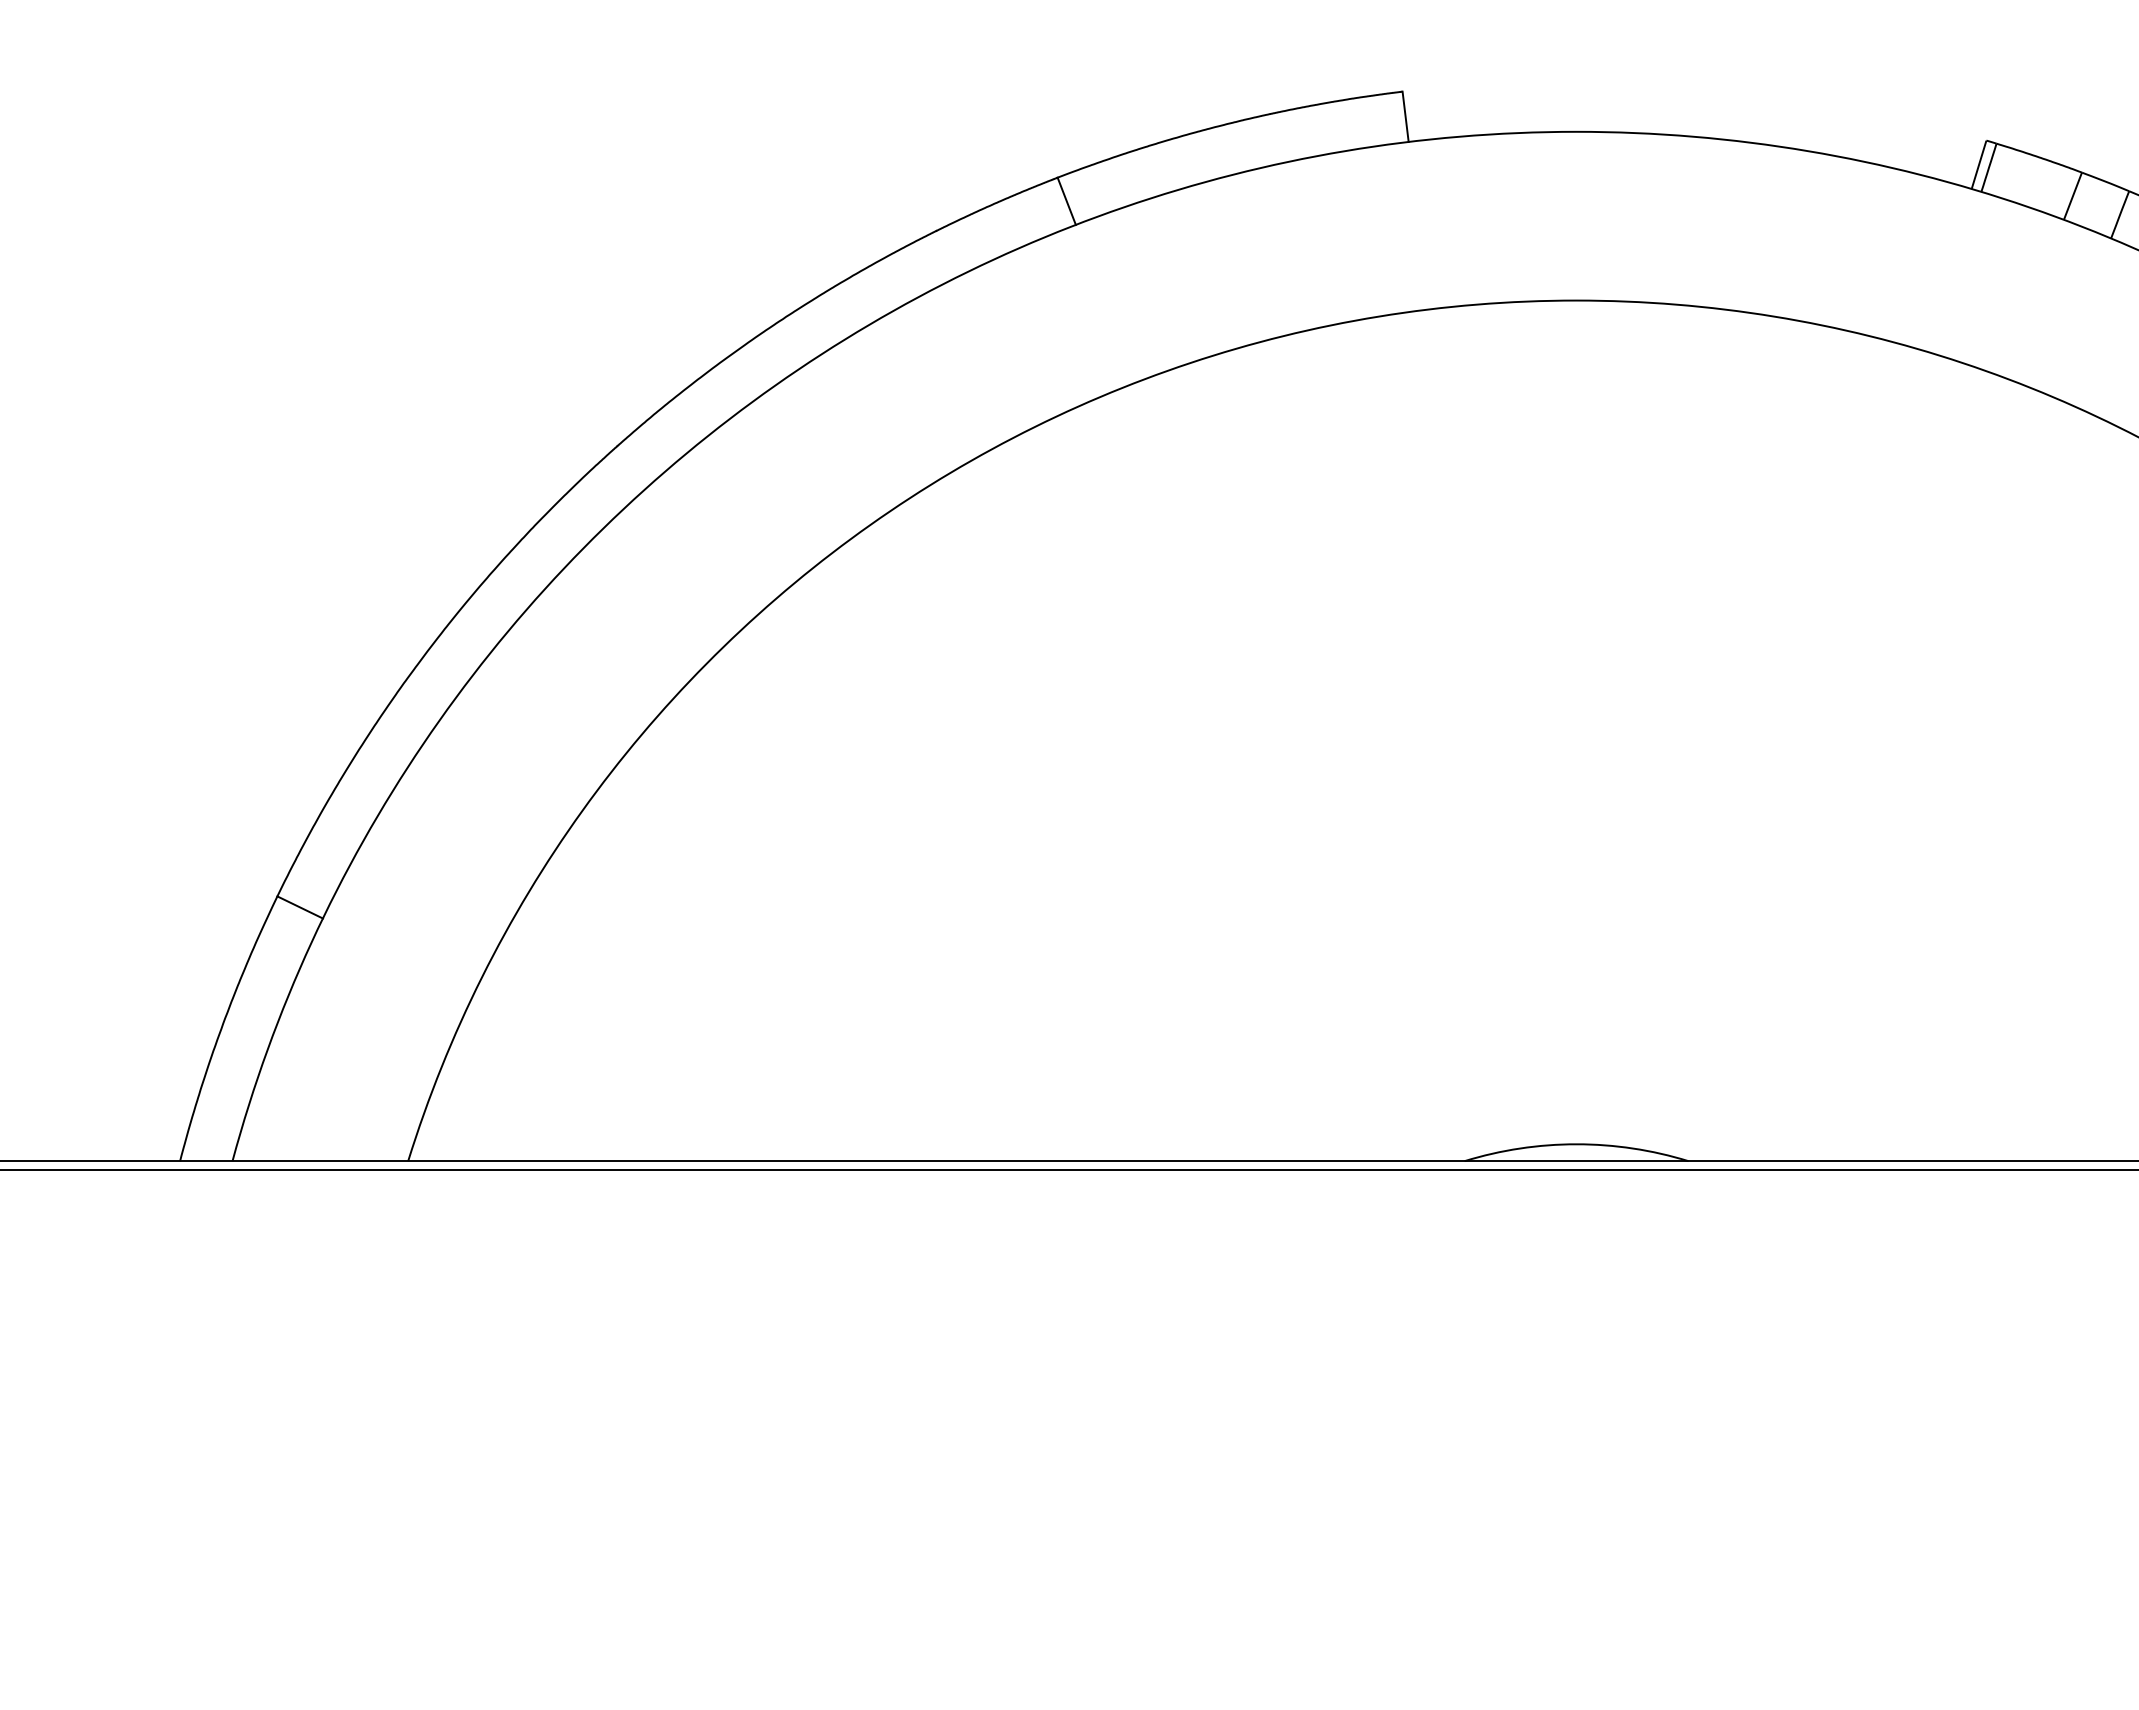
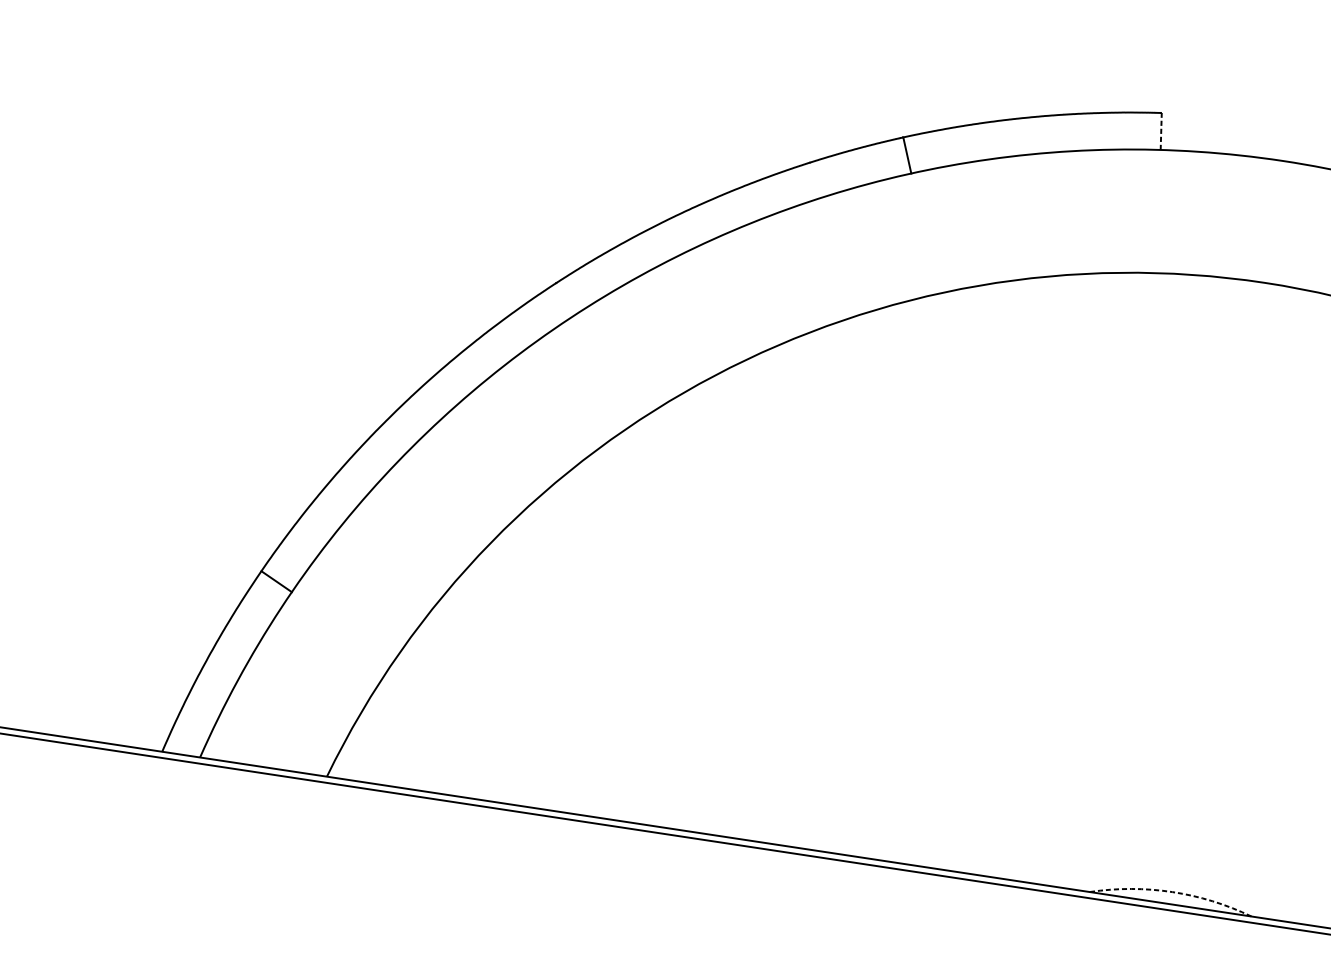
line: (1405, 116) -> (1161, 131), solid -> dashed
arc: (1576, 1144) -> (1172, 892), solid -> dashed

